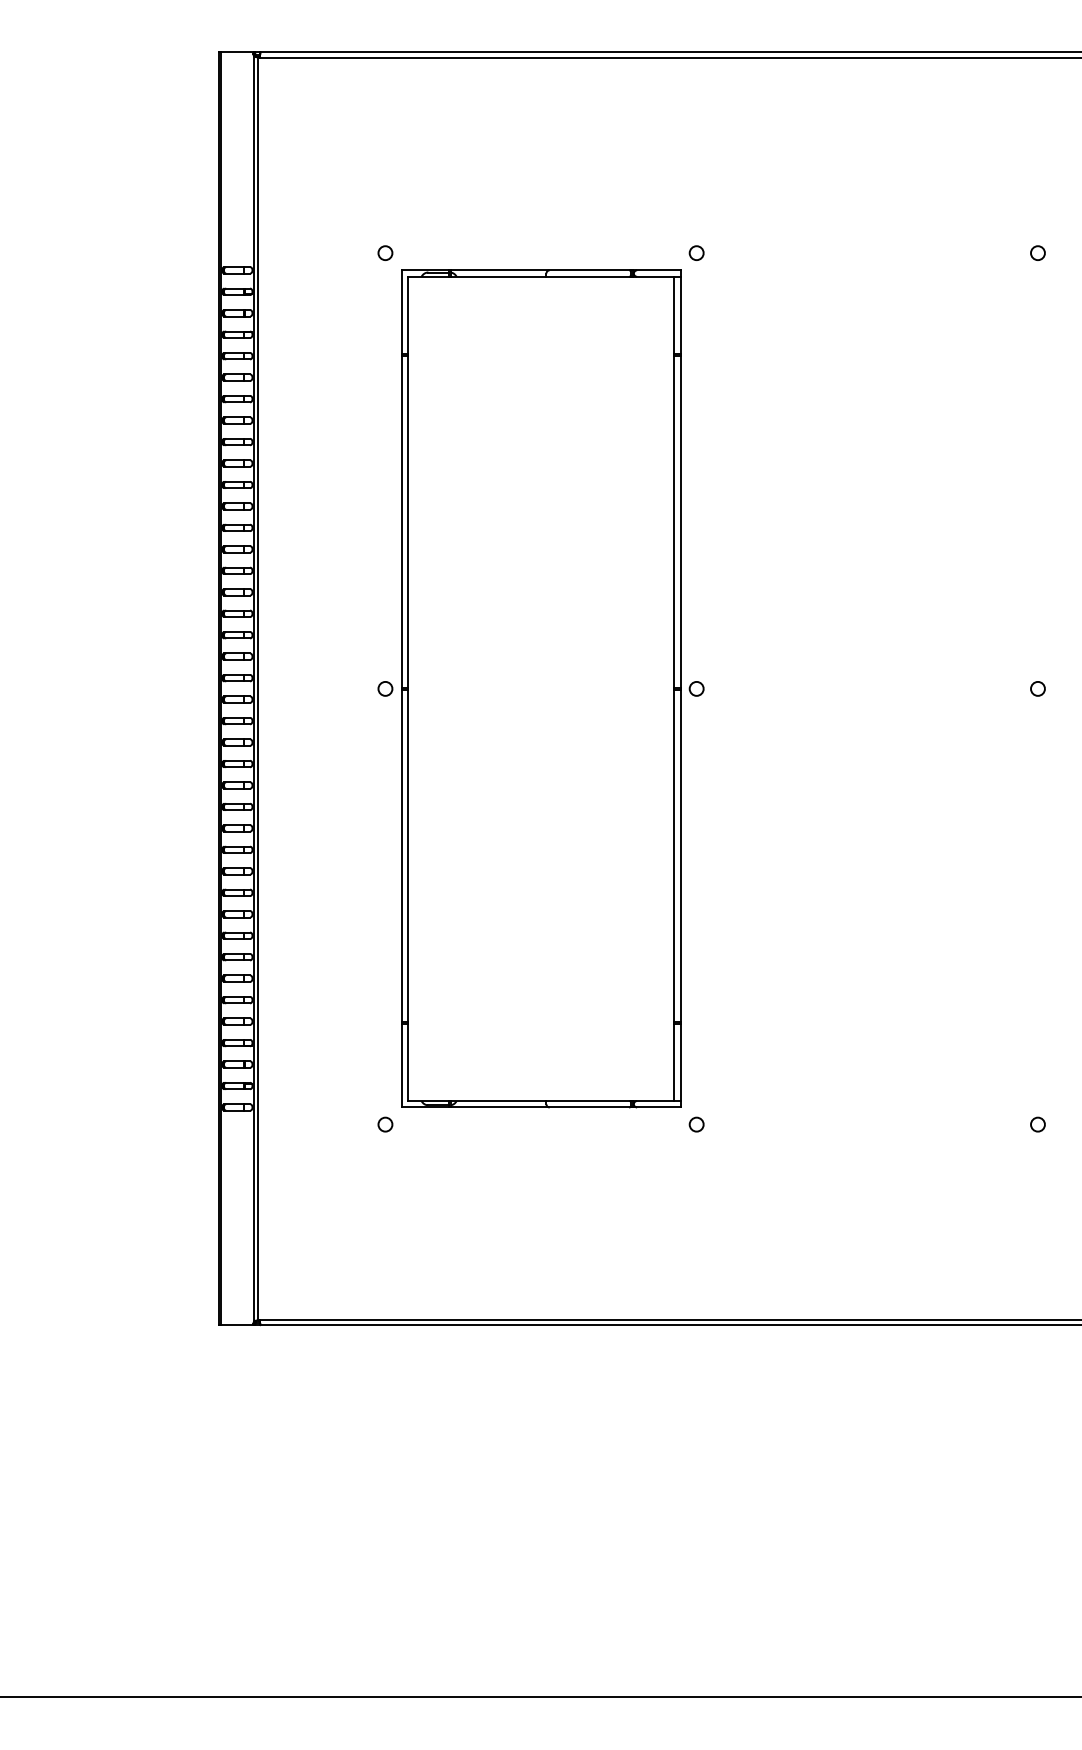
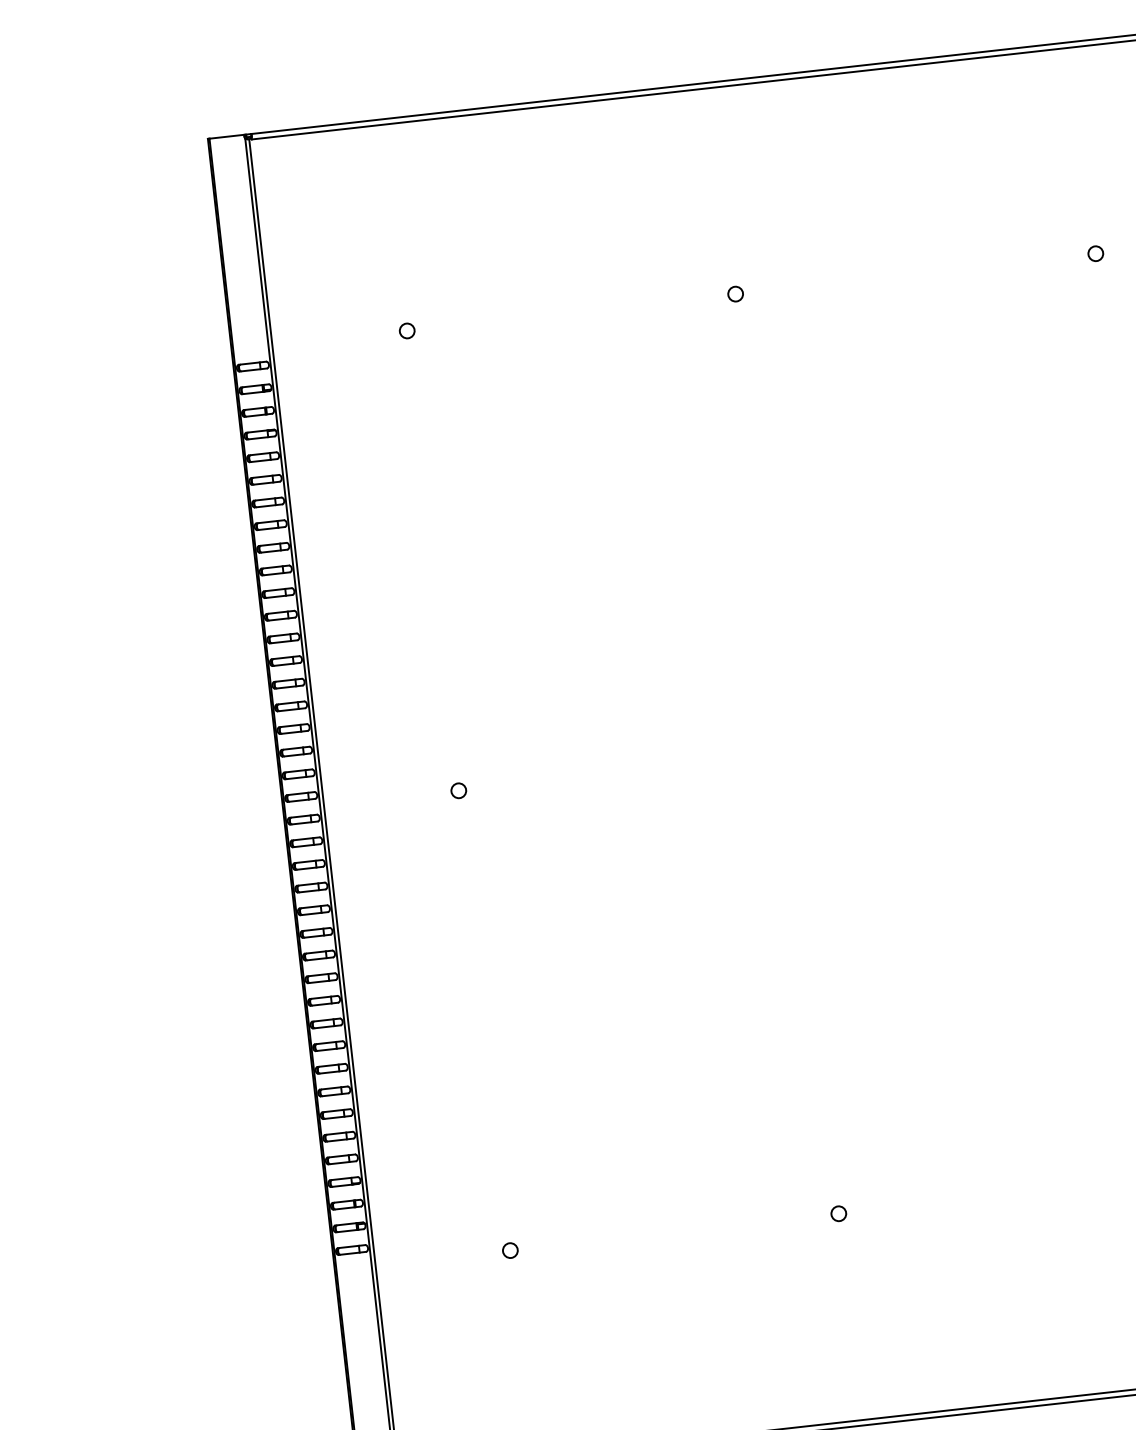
part: (552, 688) -> (635, 770), removed

